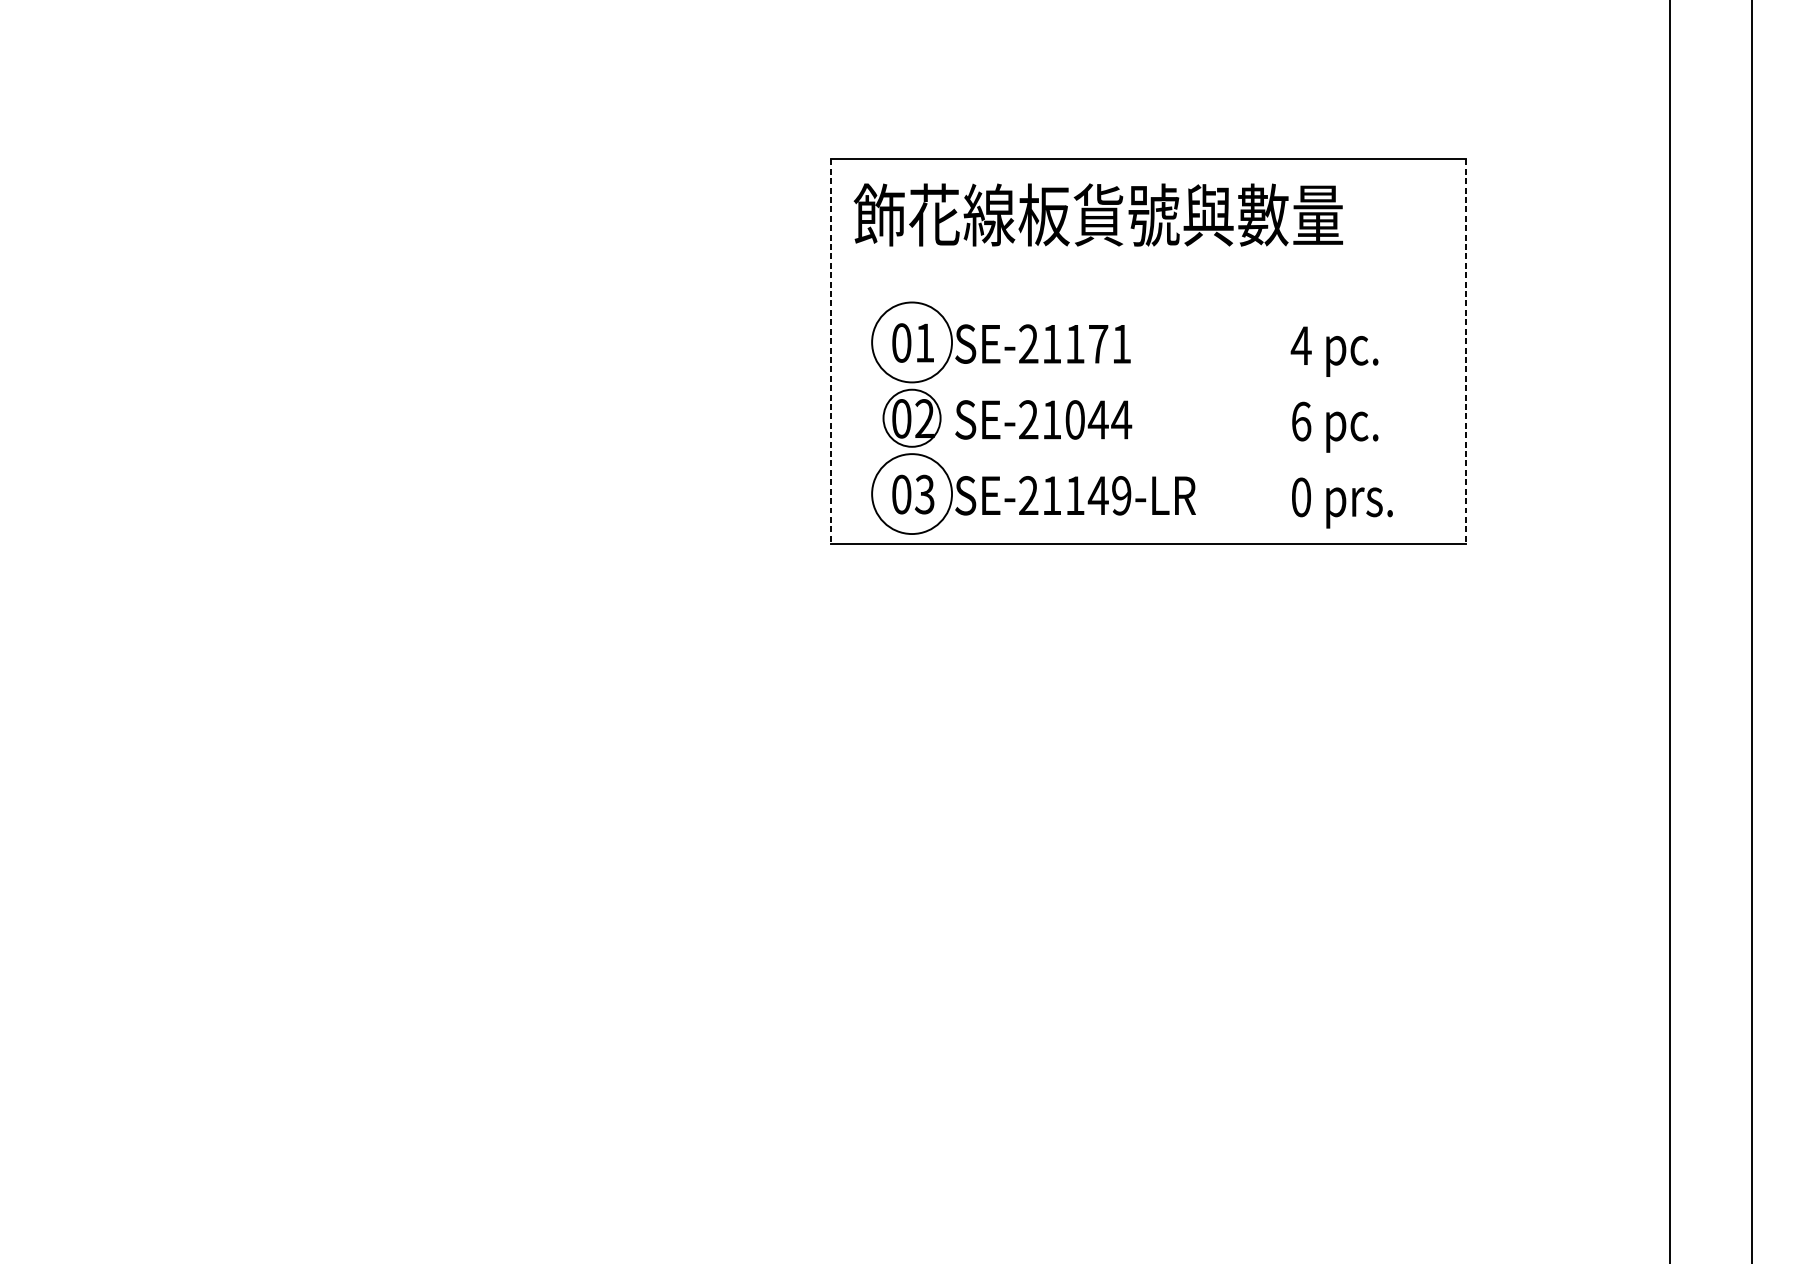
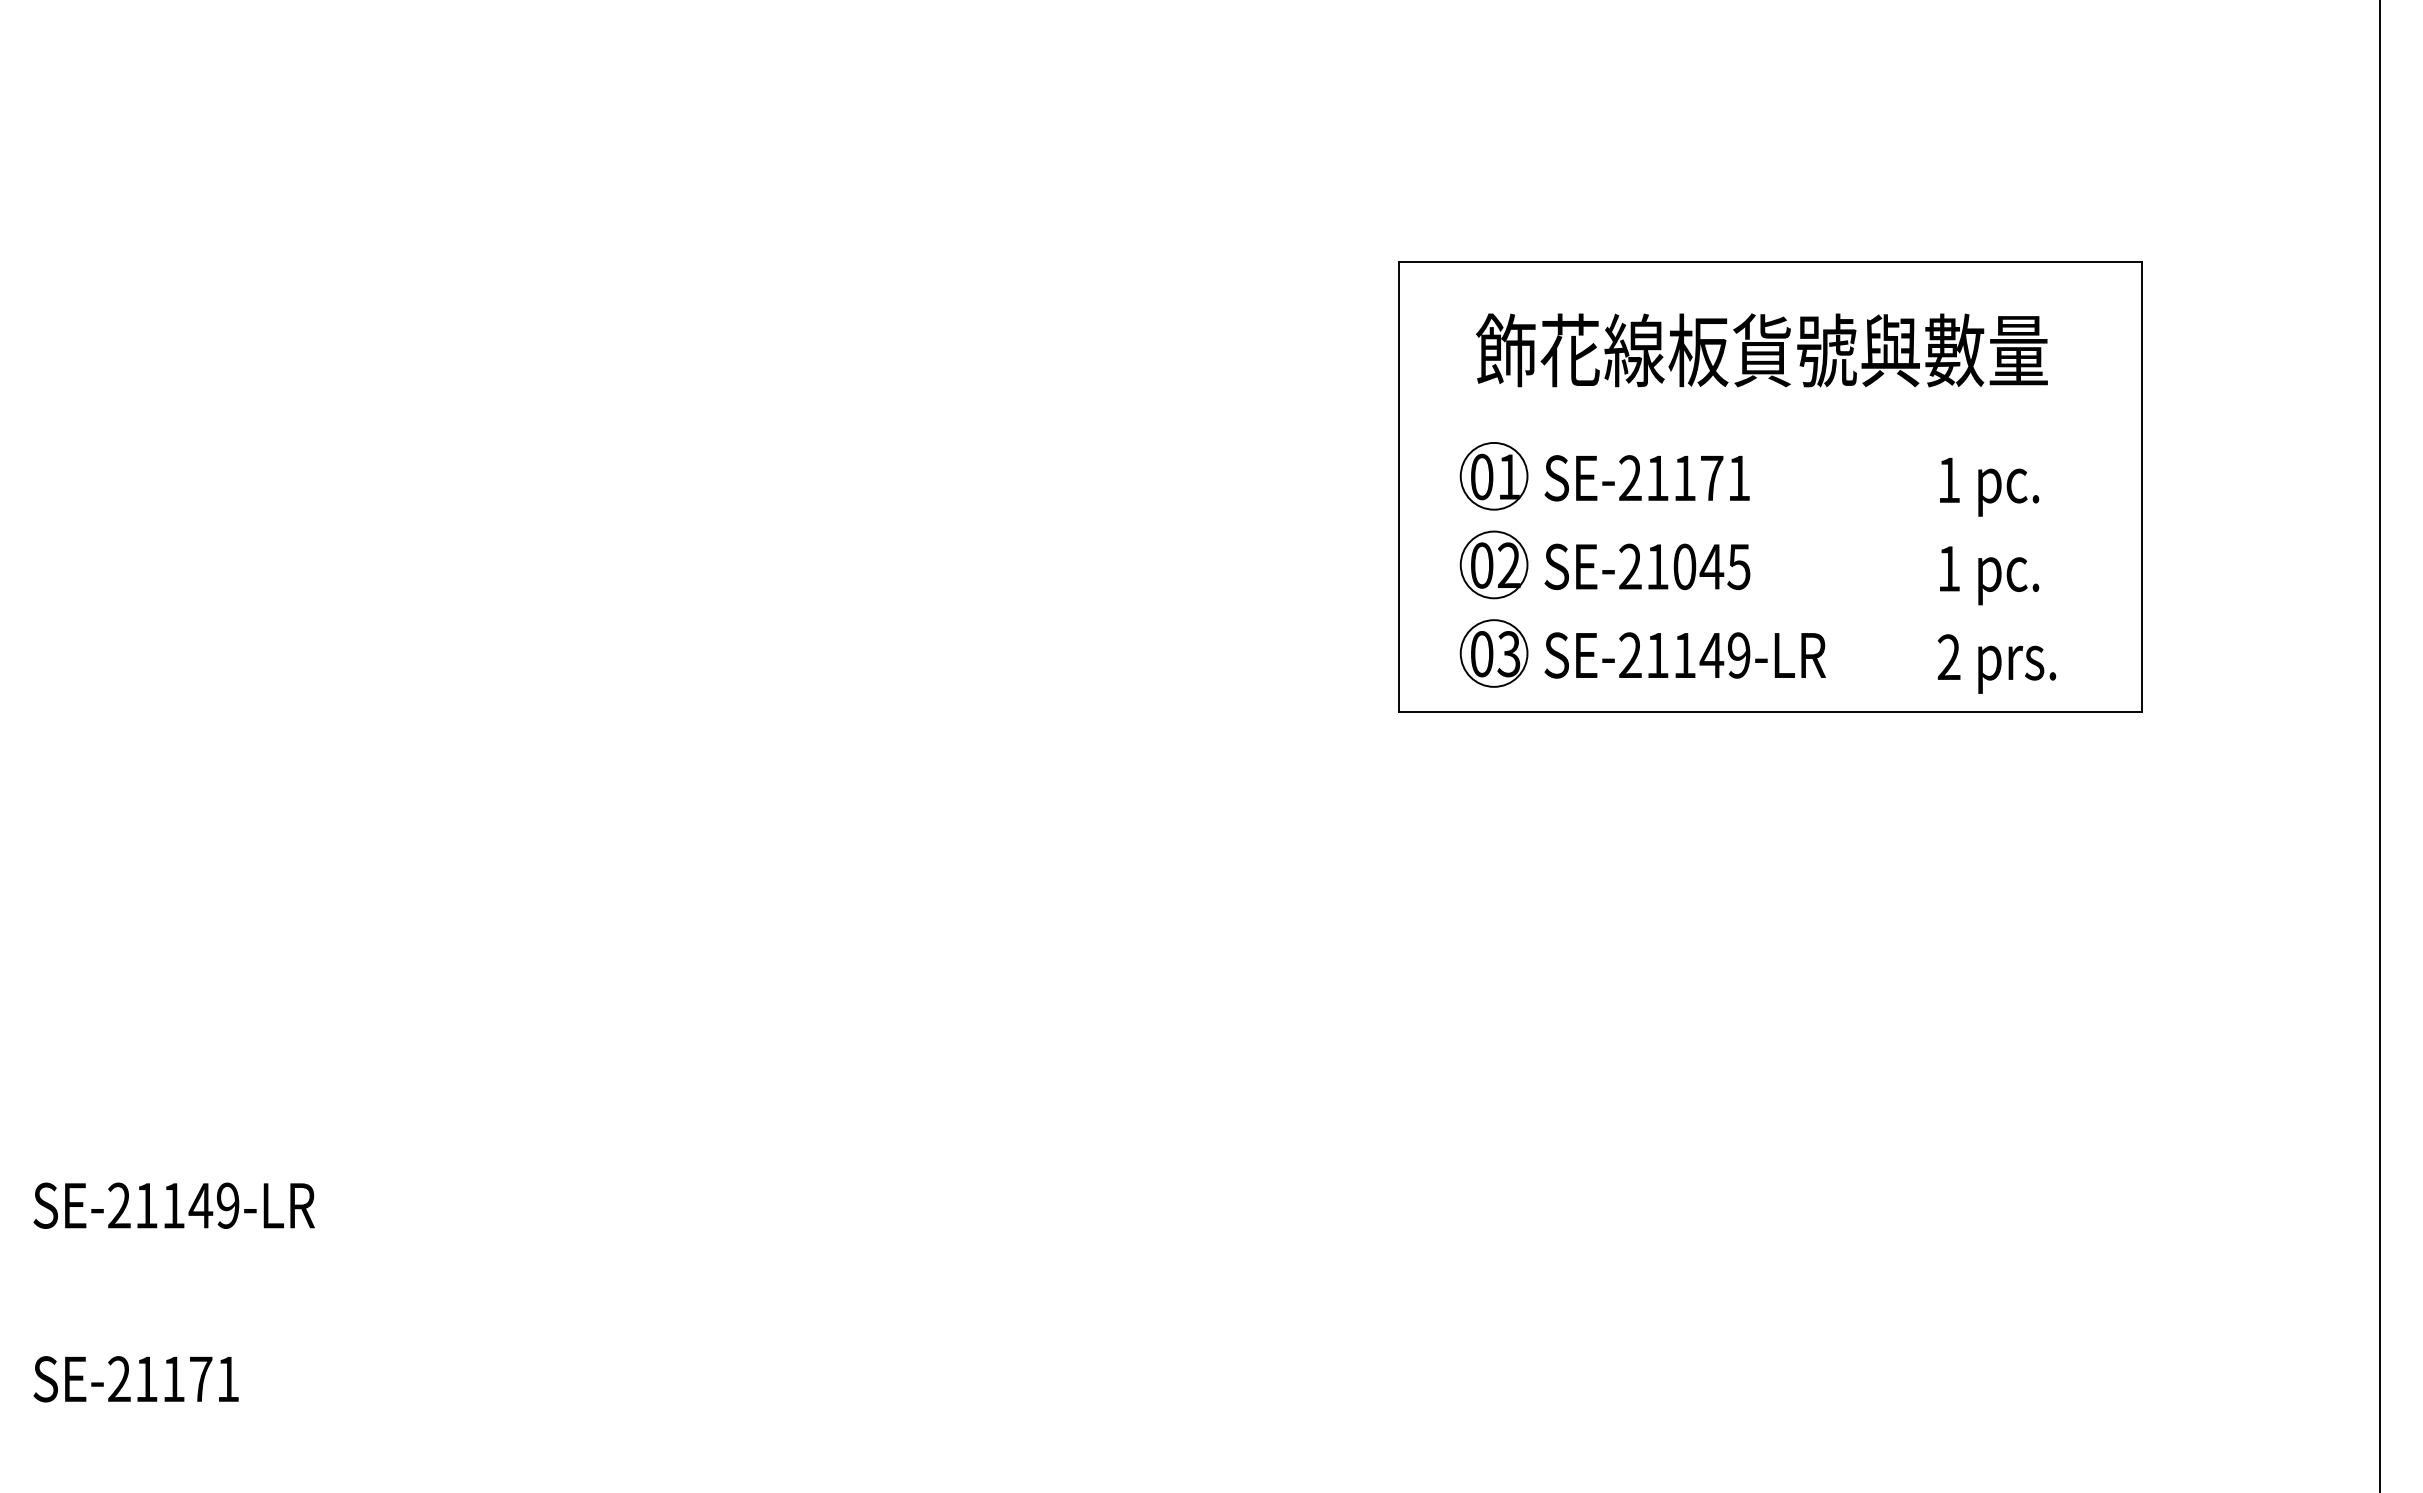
text: (1098, 215) -> (1761, 350), moved
circle: (911, 341) -> (1493, 475), size x0.71
text: (1300, 345) -> (1948, 479), 4 -> 1
line: (830, 352) -> (1398, 487), dashed -> solid
line: (1465, 352) -> (2141, 487), dashed -> solid
text: (1121, 420) -> (1738, 567), SE-21044 -> SE-21045
text: (1301, 421) -> (1949, 568), 6 -> 1
circle: (911, 494) -> (1493, 653), size x0.71
text: (1300, 497) -> (1948, 657), 0 -> 2

